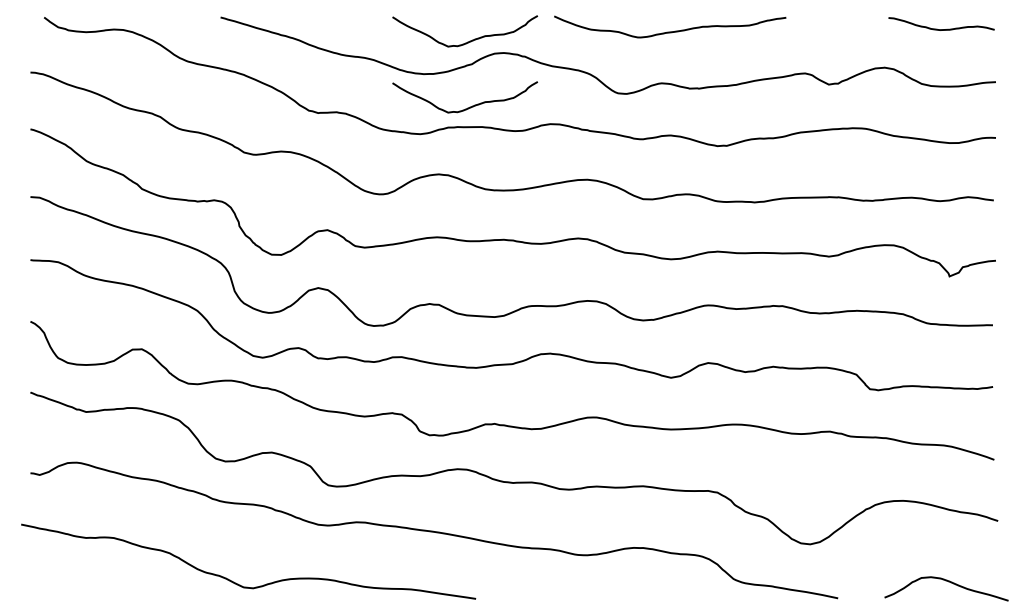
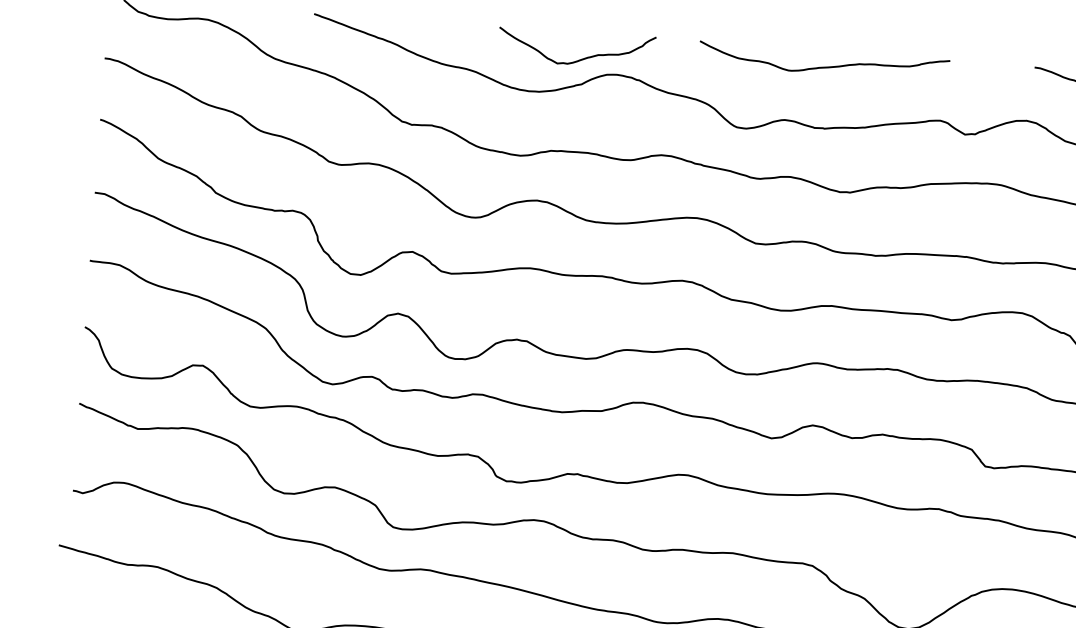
curve: (670, 31) -> (824, 66), moved
curve: (469, 106) -> (575, 129), removed

